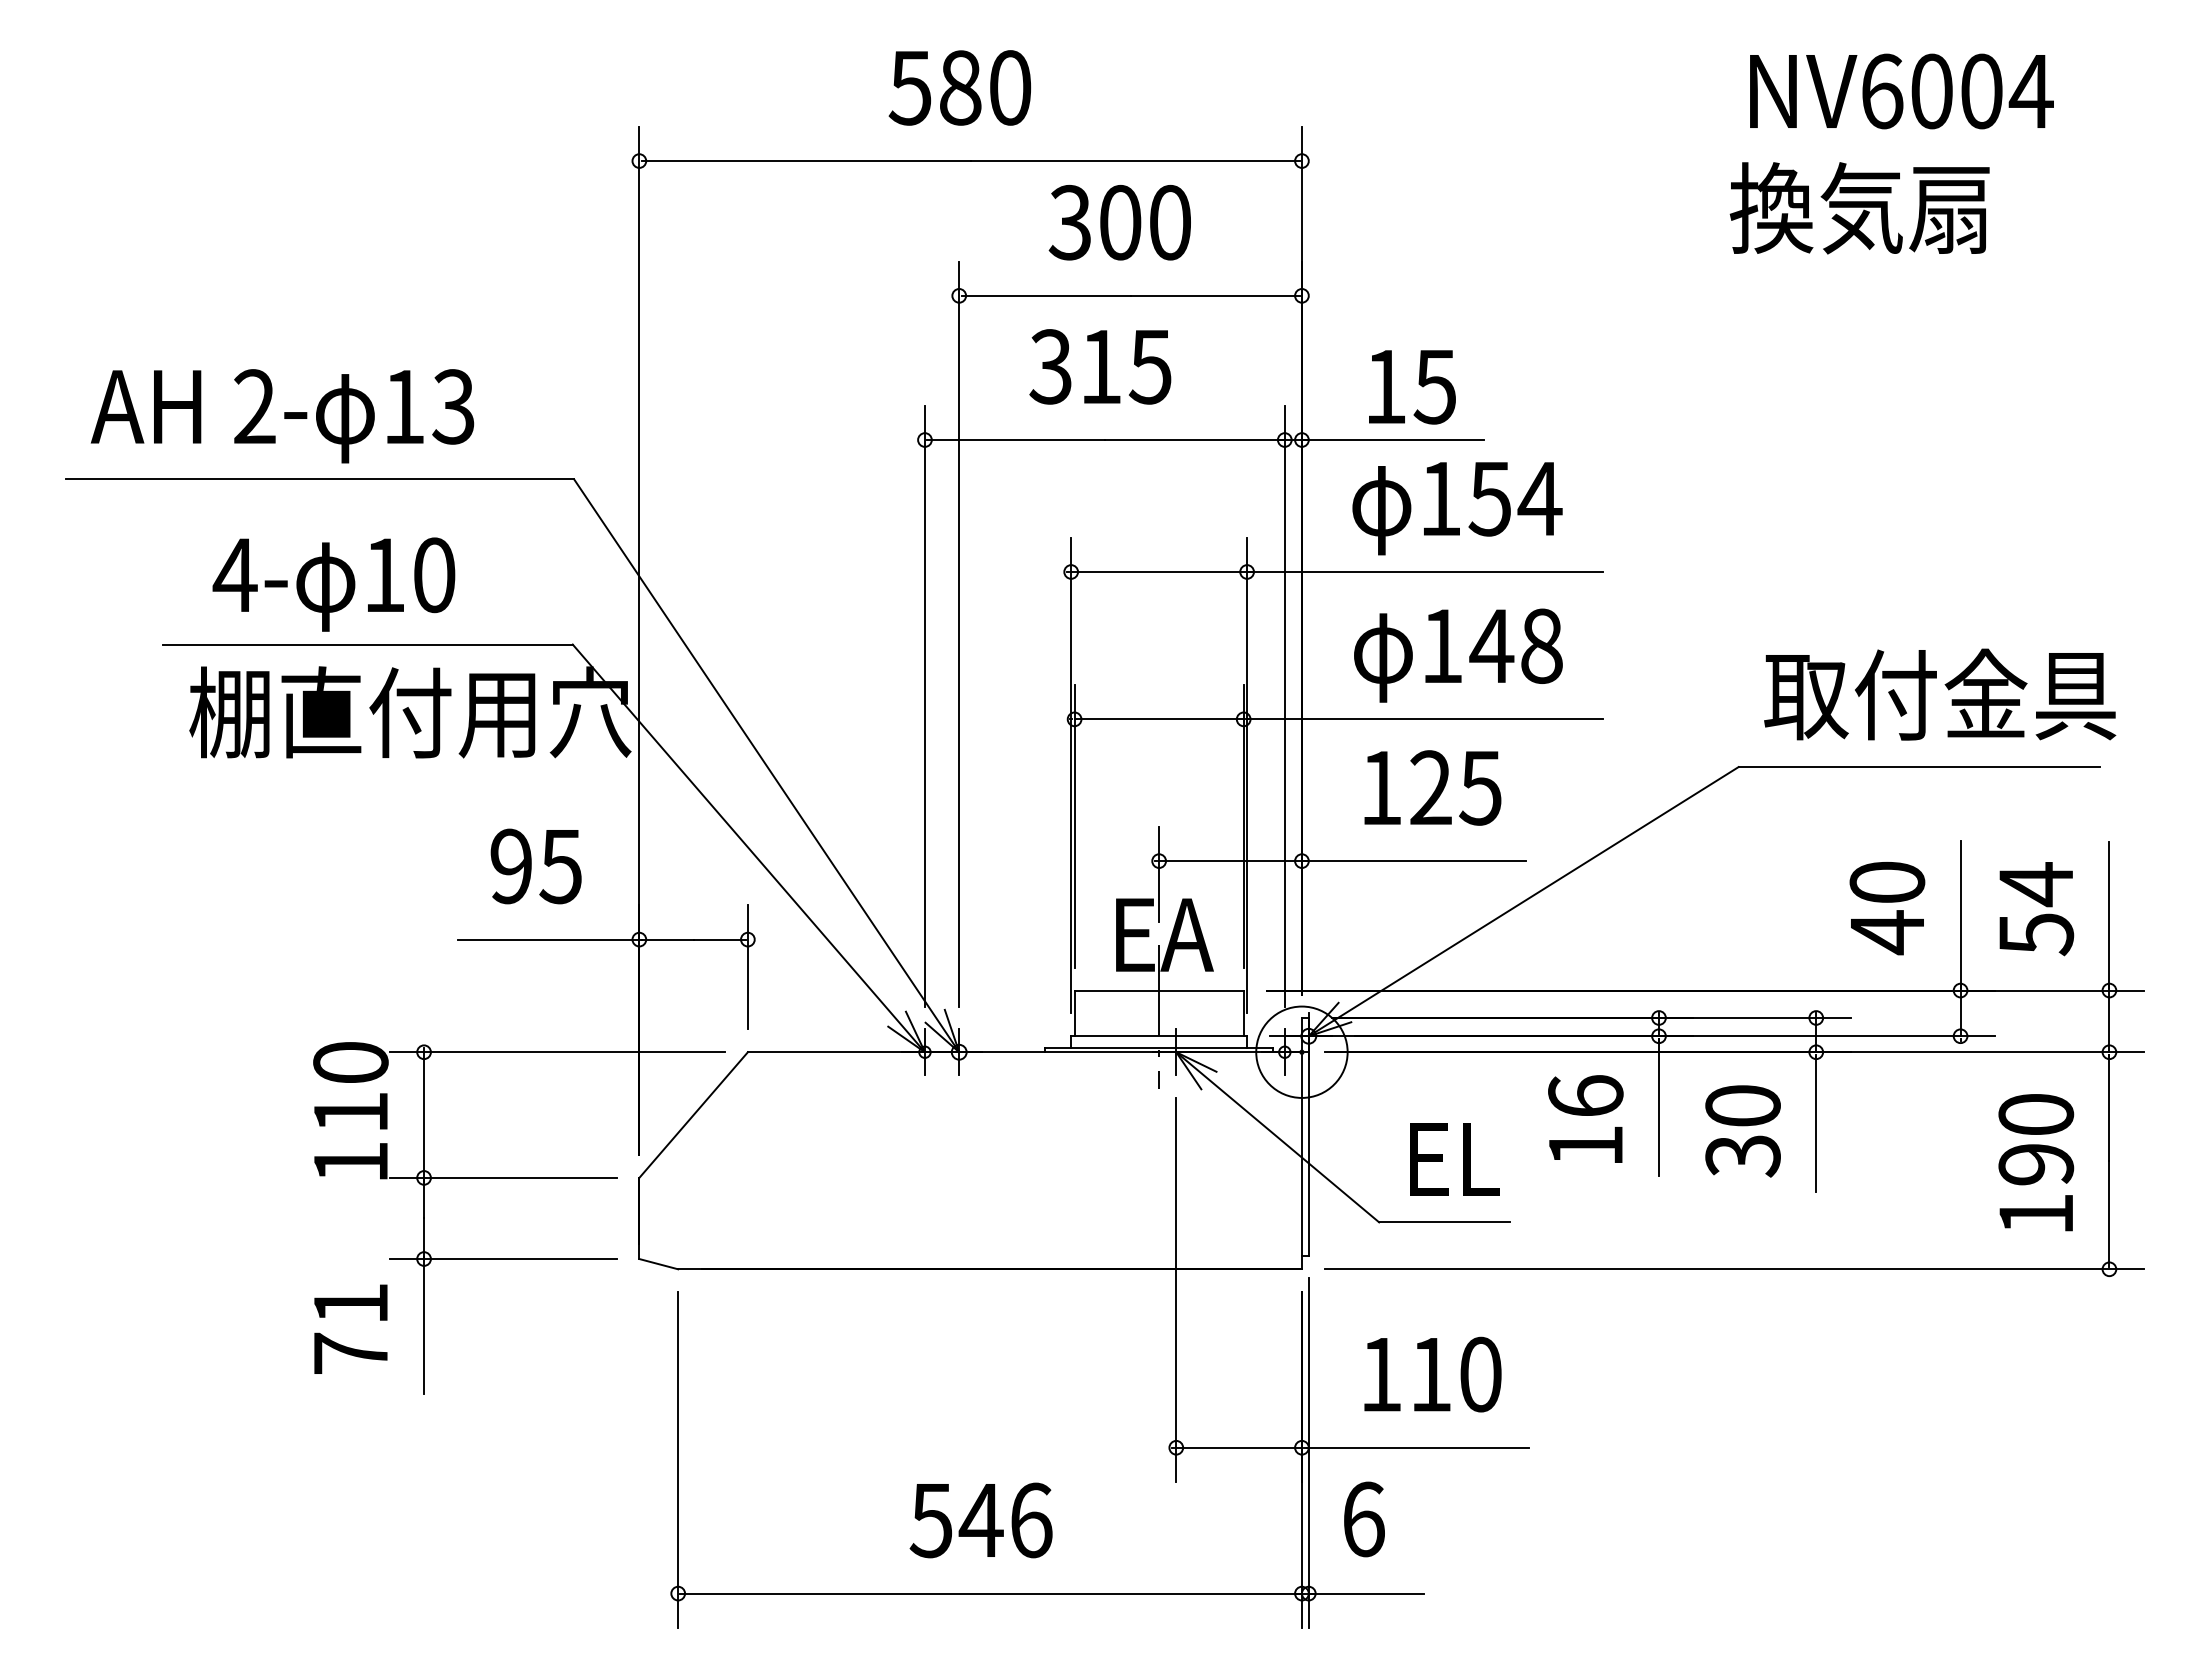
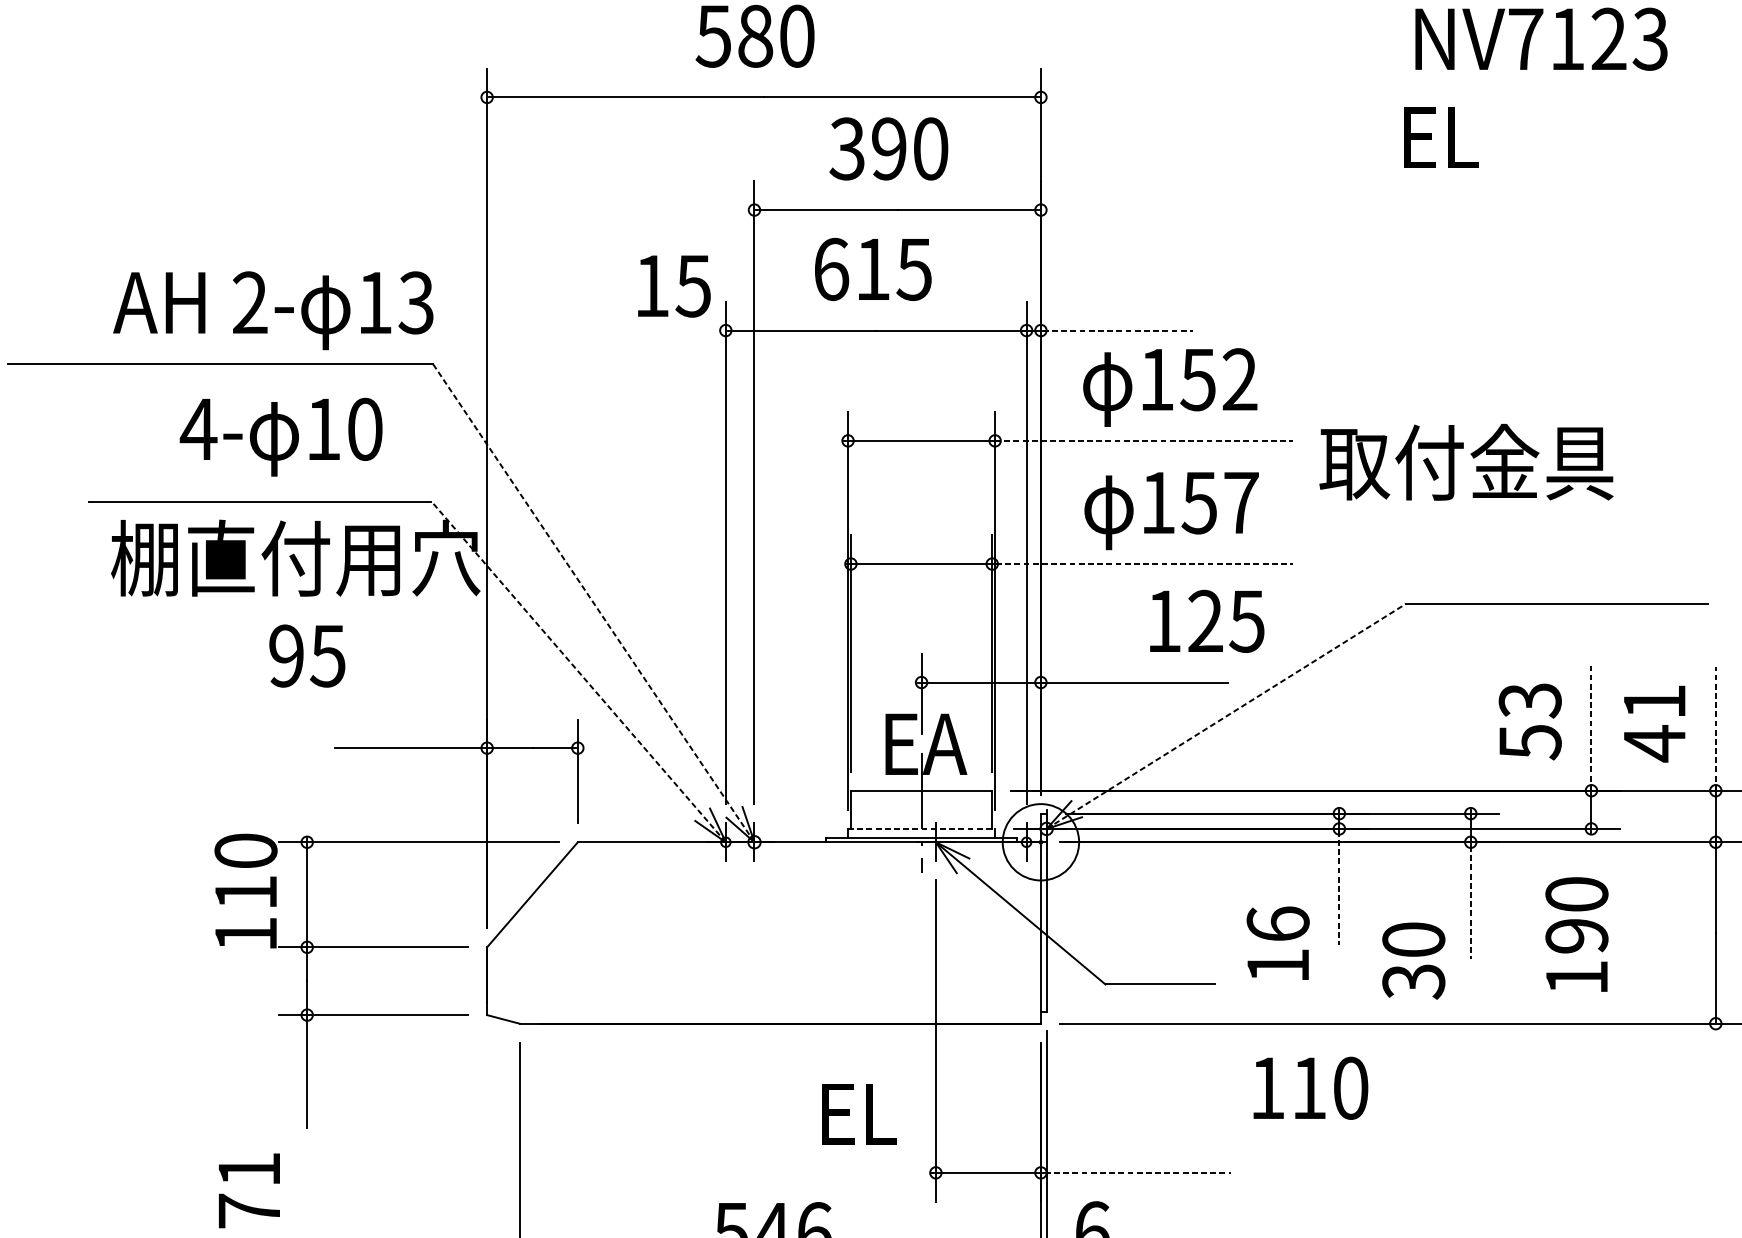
text: (1957, 91) -> (1588, 39), NV6004 -> NV7123
text: (1859, 208) -> (1506, 137), 換気扇 -> EL
text: (1120, 222) -> (889, 148), 300 -> 390
text: (1050, 366) -> (830, 269), 315 -> 615
text: (1412, 387) -> (674, 286), moved
text: (282, 416) -> (273, 310), moved
line: (1394, 440) -> (1118, 330), solid -> dashed
text: (1539, 498) -> (1239, 379), 154 -> 152
line: (1425, 571) -> (1144, 440), solid -> dashed
text: (333, 584) -> (280, 437), moved
text: (1515, 645) -> (1219, 502), 148 -> 157
text: (1940, 694) -> (1466, 462), moved
line: (1425, 719) -> (1144, 564), solid -> dashed
line: (766, 765) -> (593, 602), solid -> dashed
text: (1432, 787) -> (1206, 621), moved
line: (748, 848) -> (578, 671), solid -> dashed
text: (535, 866) -> (306, 656), moved
line: (1523, 901) -> (1226, 716), solid -> dashed
text: (1887, 908) -> (1530, 722), 40 -> 53
text: (2036, 909) -> (1654, 722), 54 -> 41
line: (1960, 915) -> (1591, 727), solid -> dashed
line: (2109, 915) -> (1715, 727), solid -> dashed
line: (1159, 1036) -> (921, 829), solid -> dashed
line: (1658, 1107) -> (1338, 888), solid -> dashed
text: (1585, 1118) -> (1277, 942), moved
line: (1816, 1124) -> (1470, 902), solid -> dashed
text: (1742, 1131) -> (1413, 961), moved
text: (1454, 1159) -> (859, 1114), moved
text: (2036, 1162) -> (1577, 934), moved
text: (350, 1328) -> (249, 1190), moved
text: (1432, 1374) -> (1310, 1088), moved
line: (1418, 1447) -> (1138, 1172), solid -> dashed

